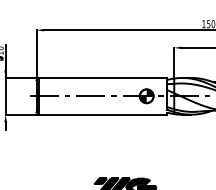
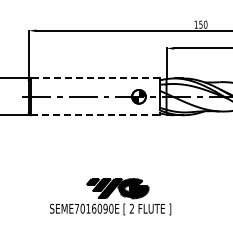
line: (102, 77) -> (94, 78), solid -> dashed
line: (103, 114) -> (95, 115), solid -> dashed

